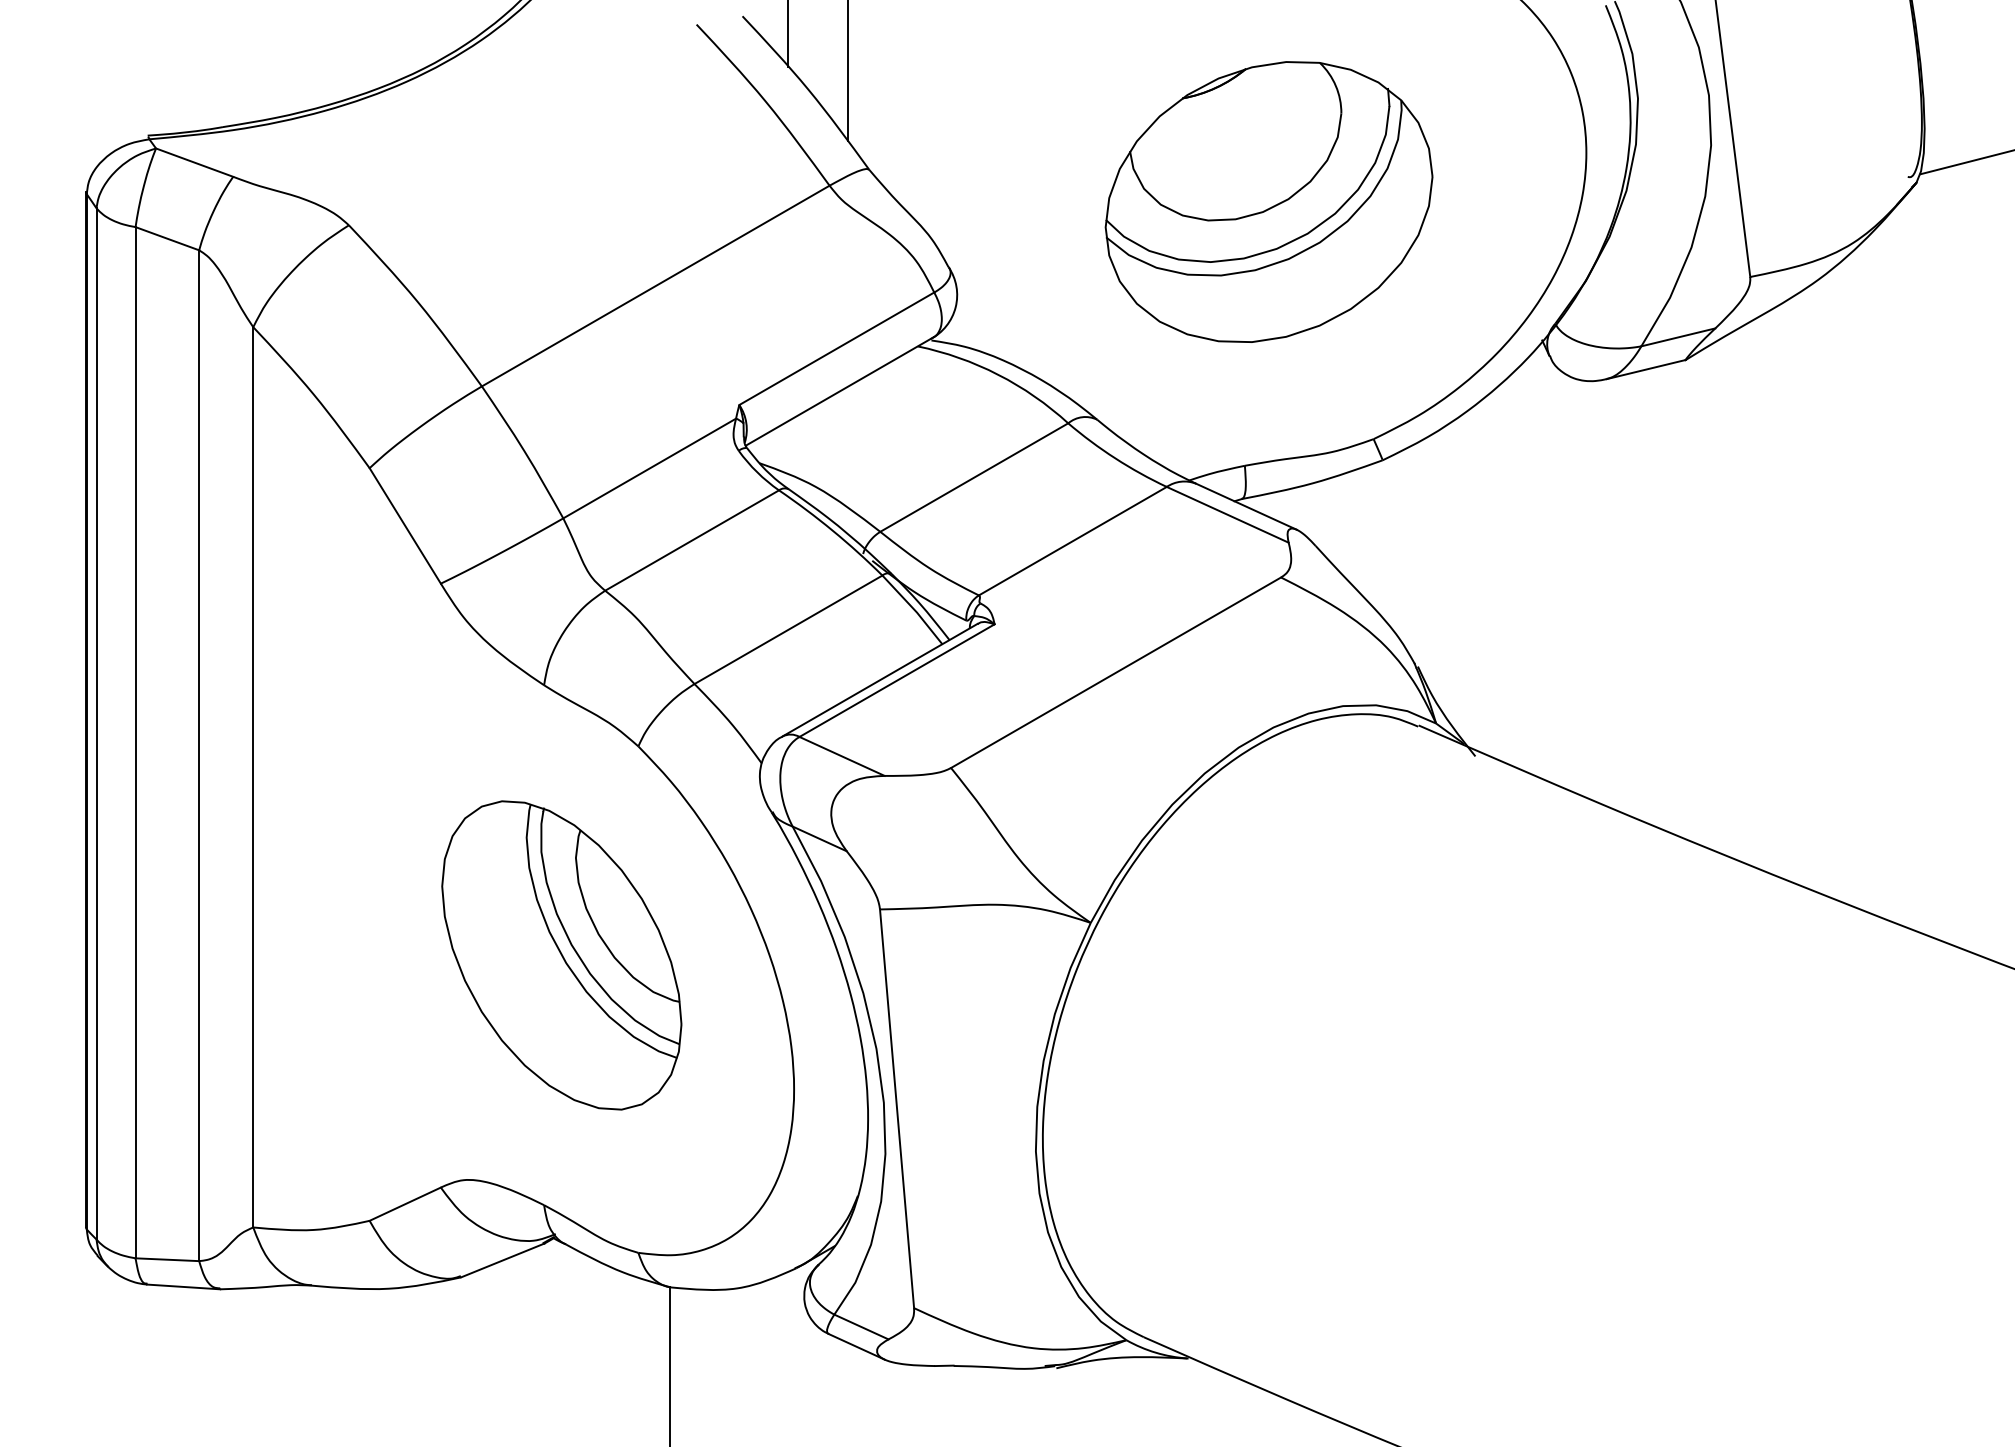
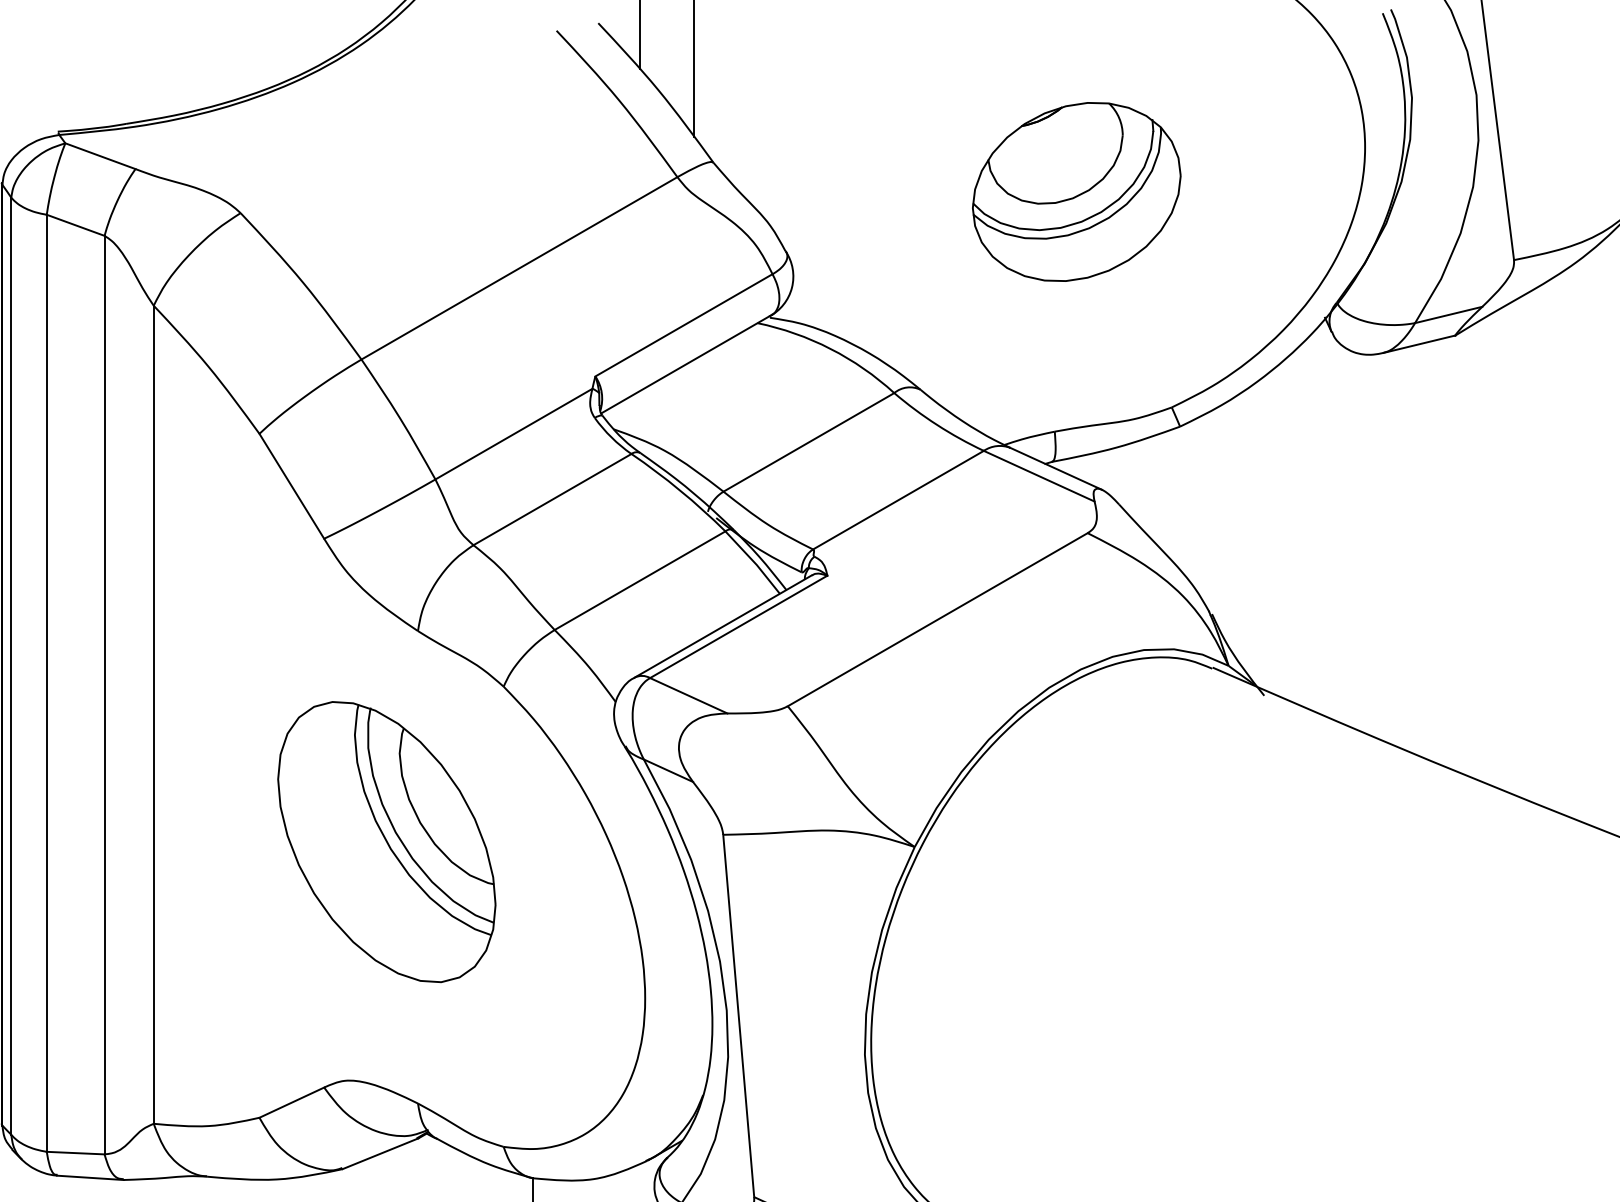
part: (1268, 201) -> (1076, 191), size x0.7
part: (561, 955) -> (386, 842), moved

